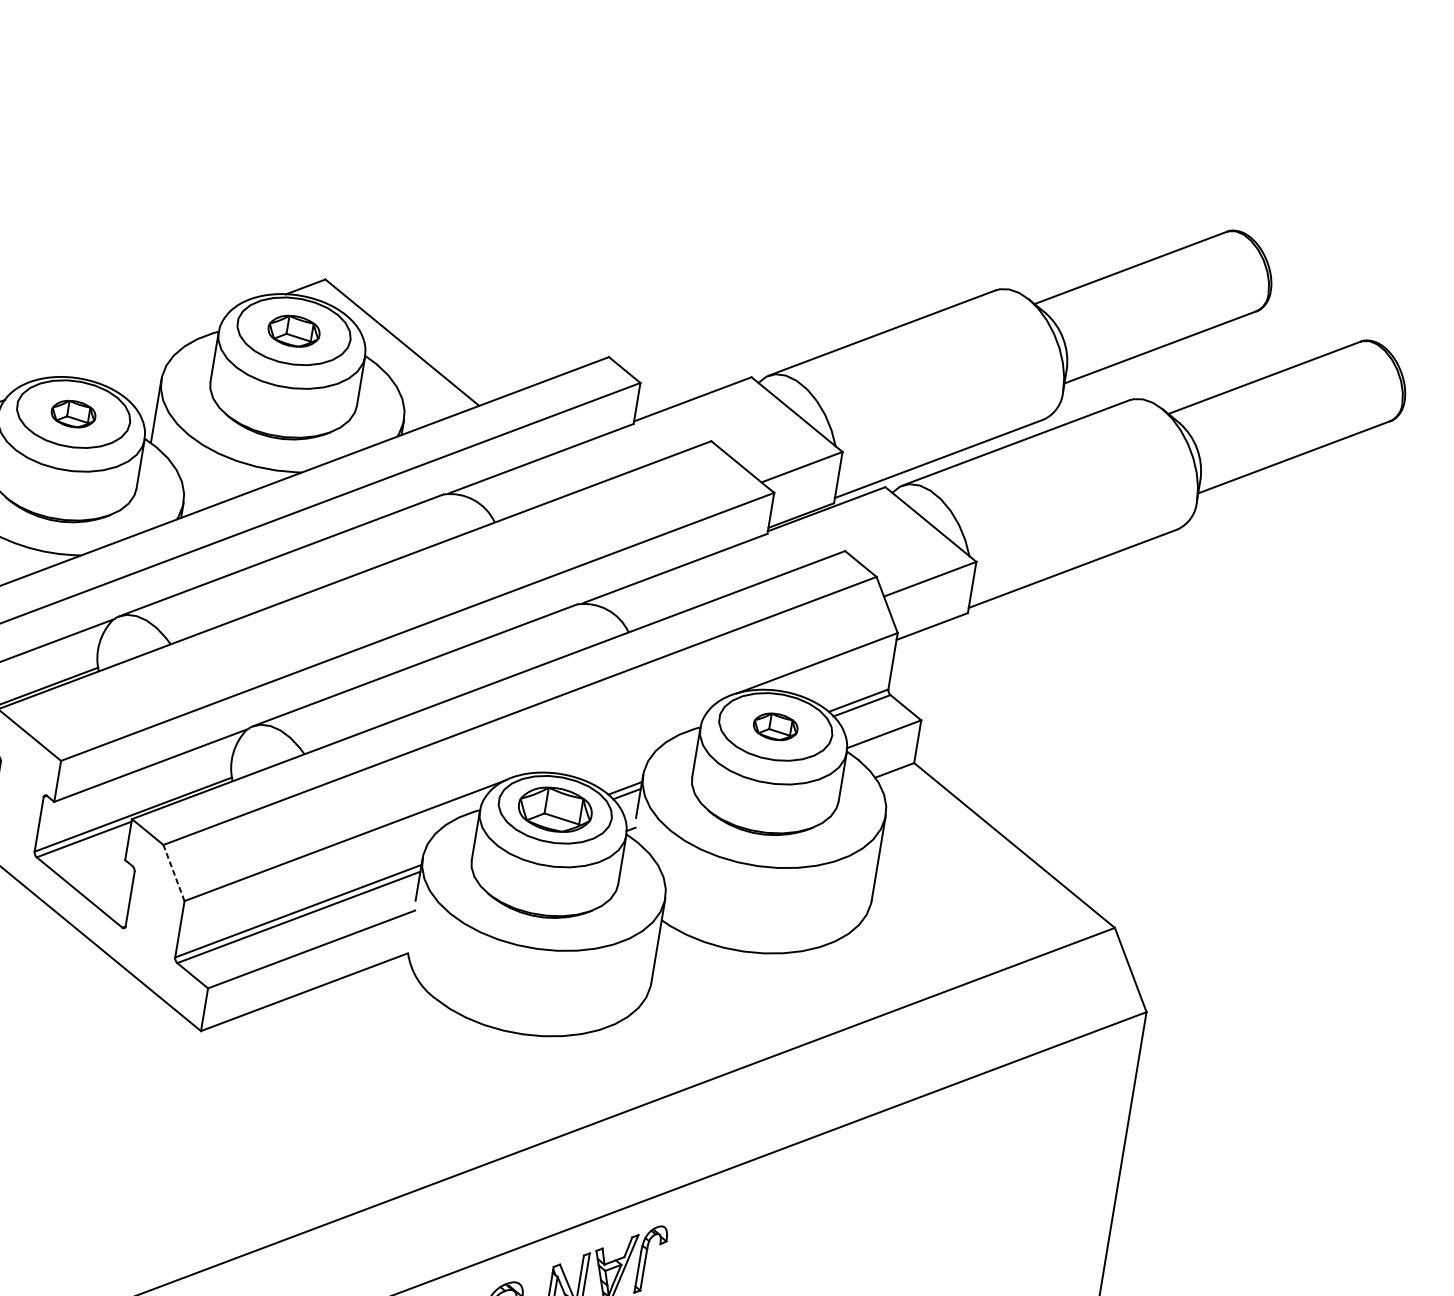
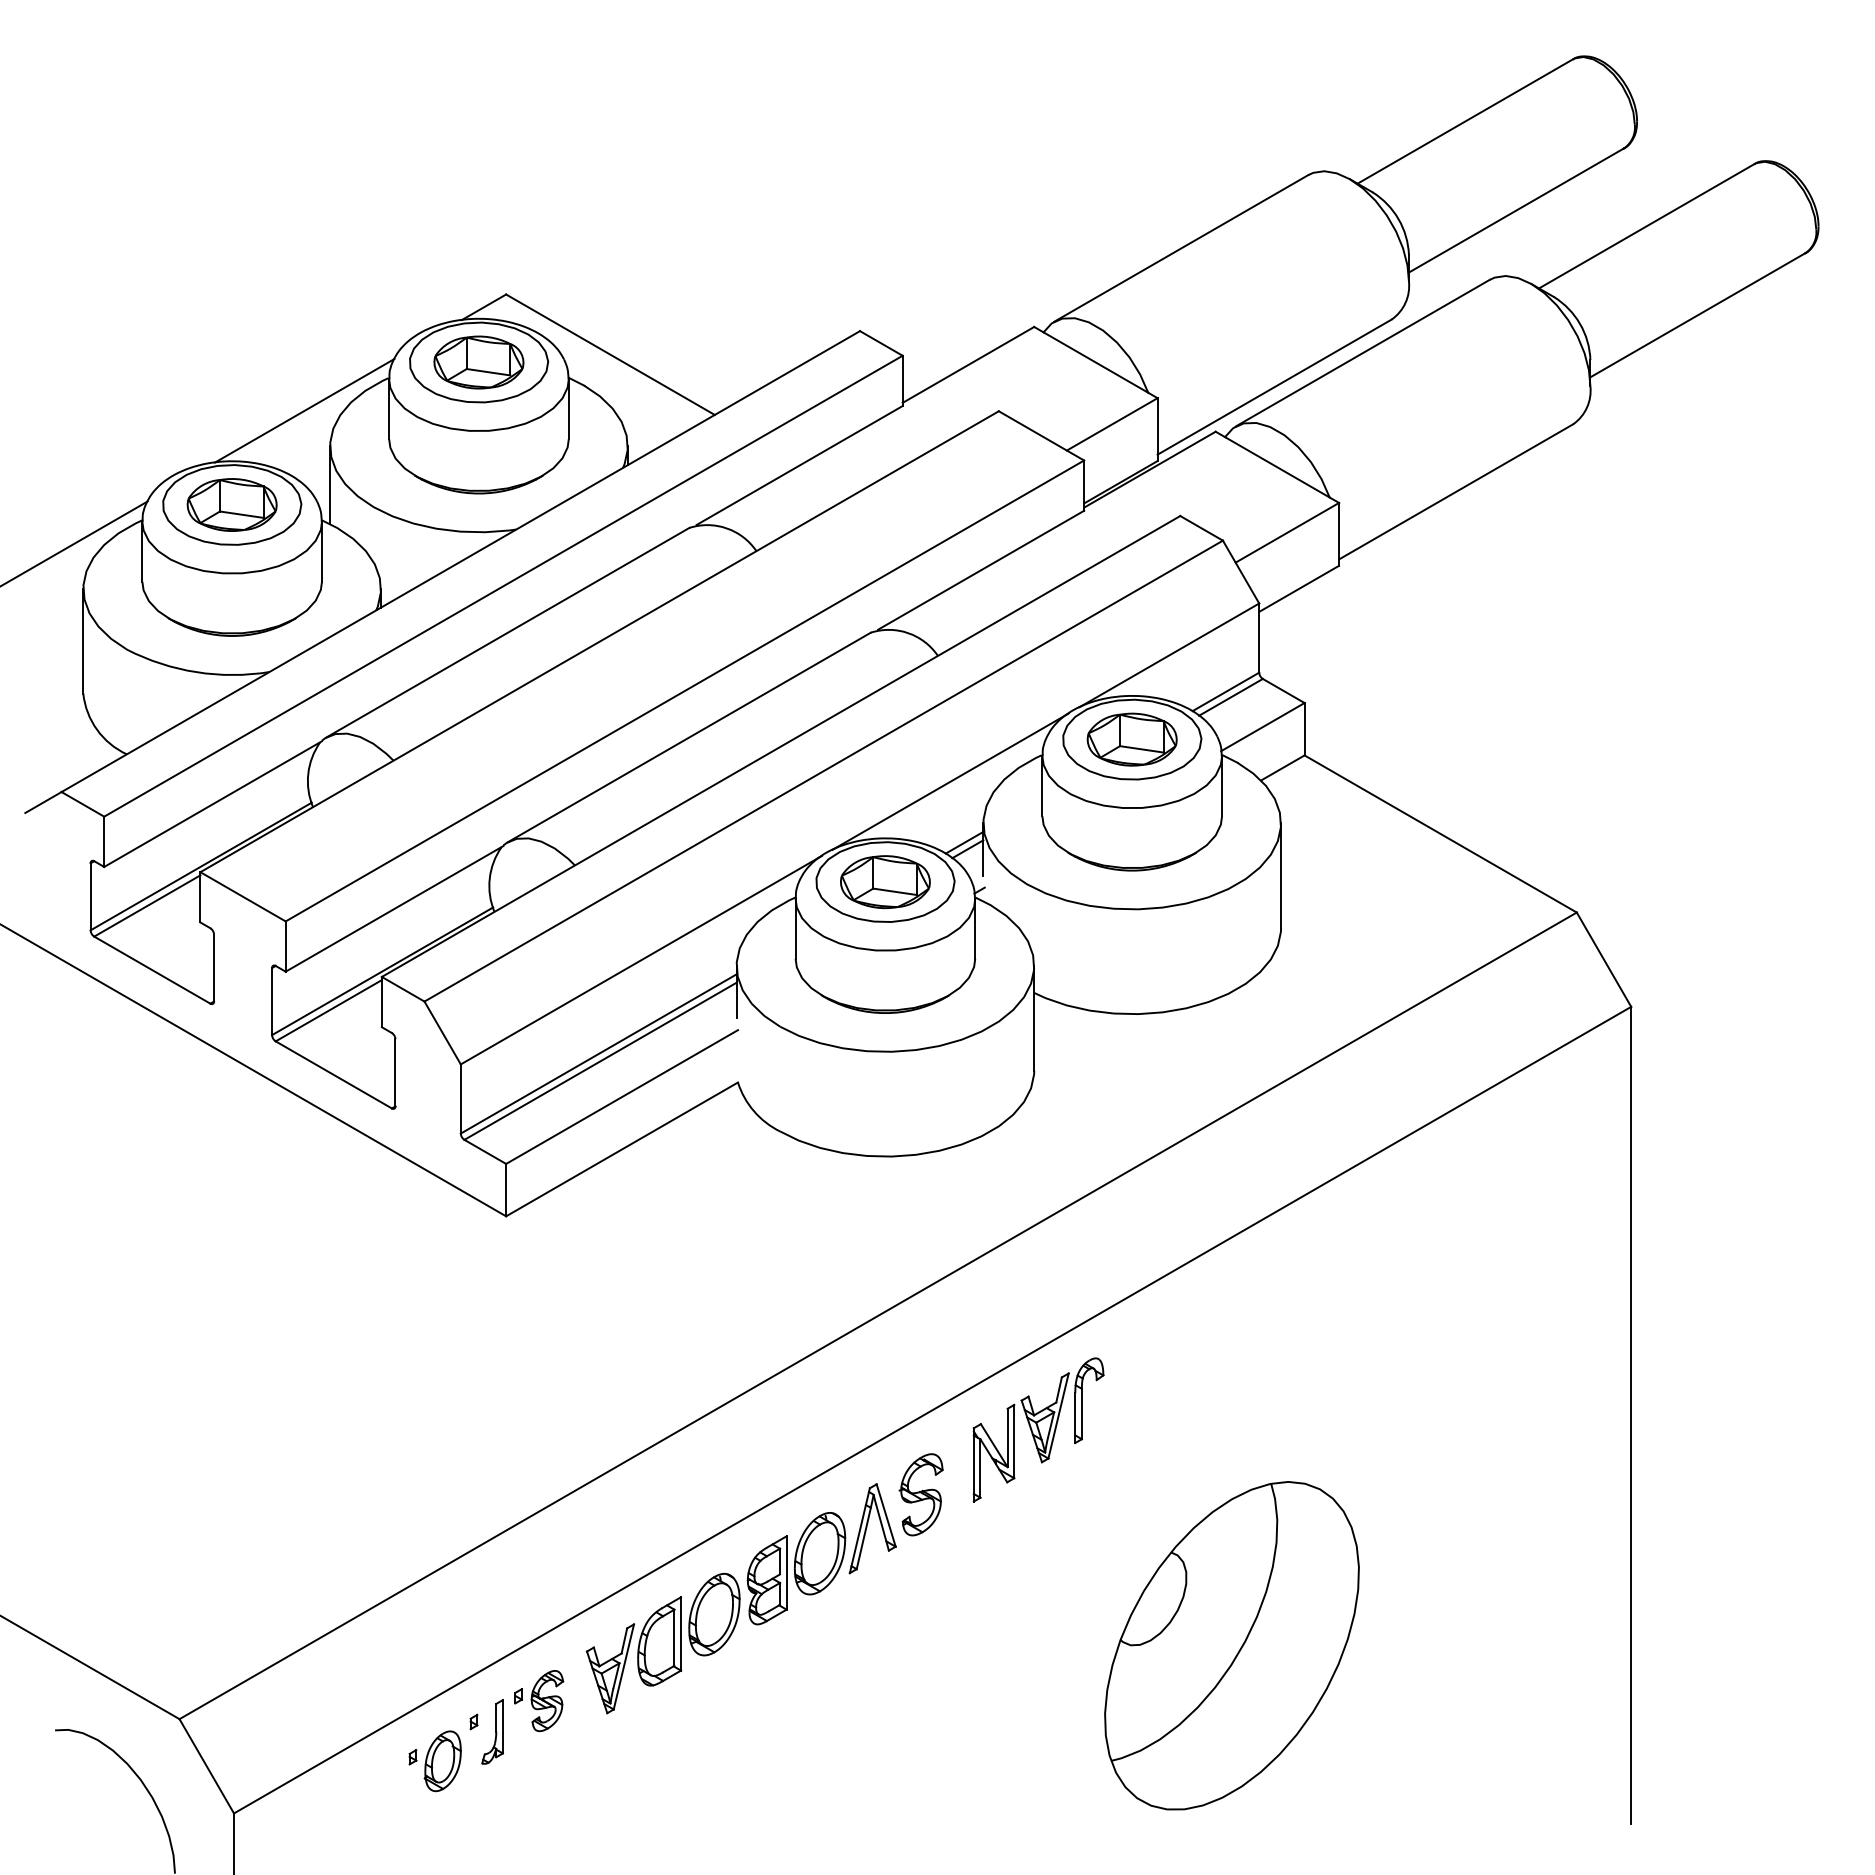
part: (293, 331) -> (478, 362), size x1.43
line: (145, 346) -> (304, 410), added
part: (73, 413) -> (231, 504), size x1.67
part: (775, 726) -> (1131, 739), size x1.67
line: (621, 736) -> (950, 781), added
line: (173, 872) -> (442, 1032), dashed -> solid

